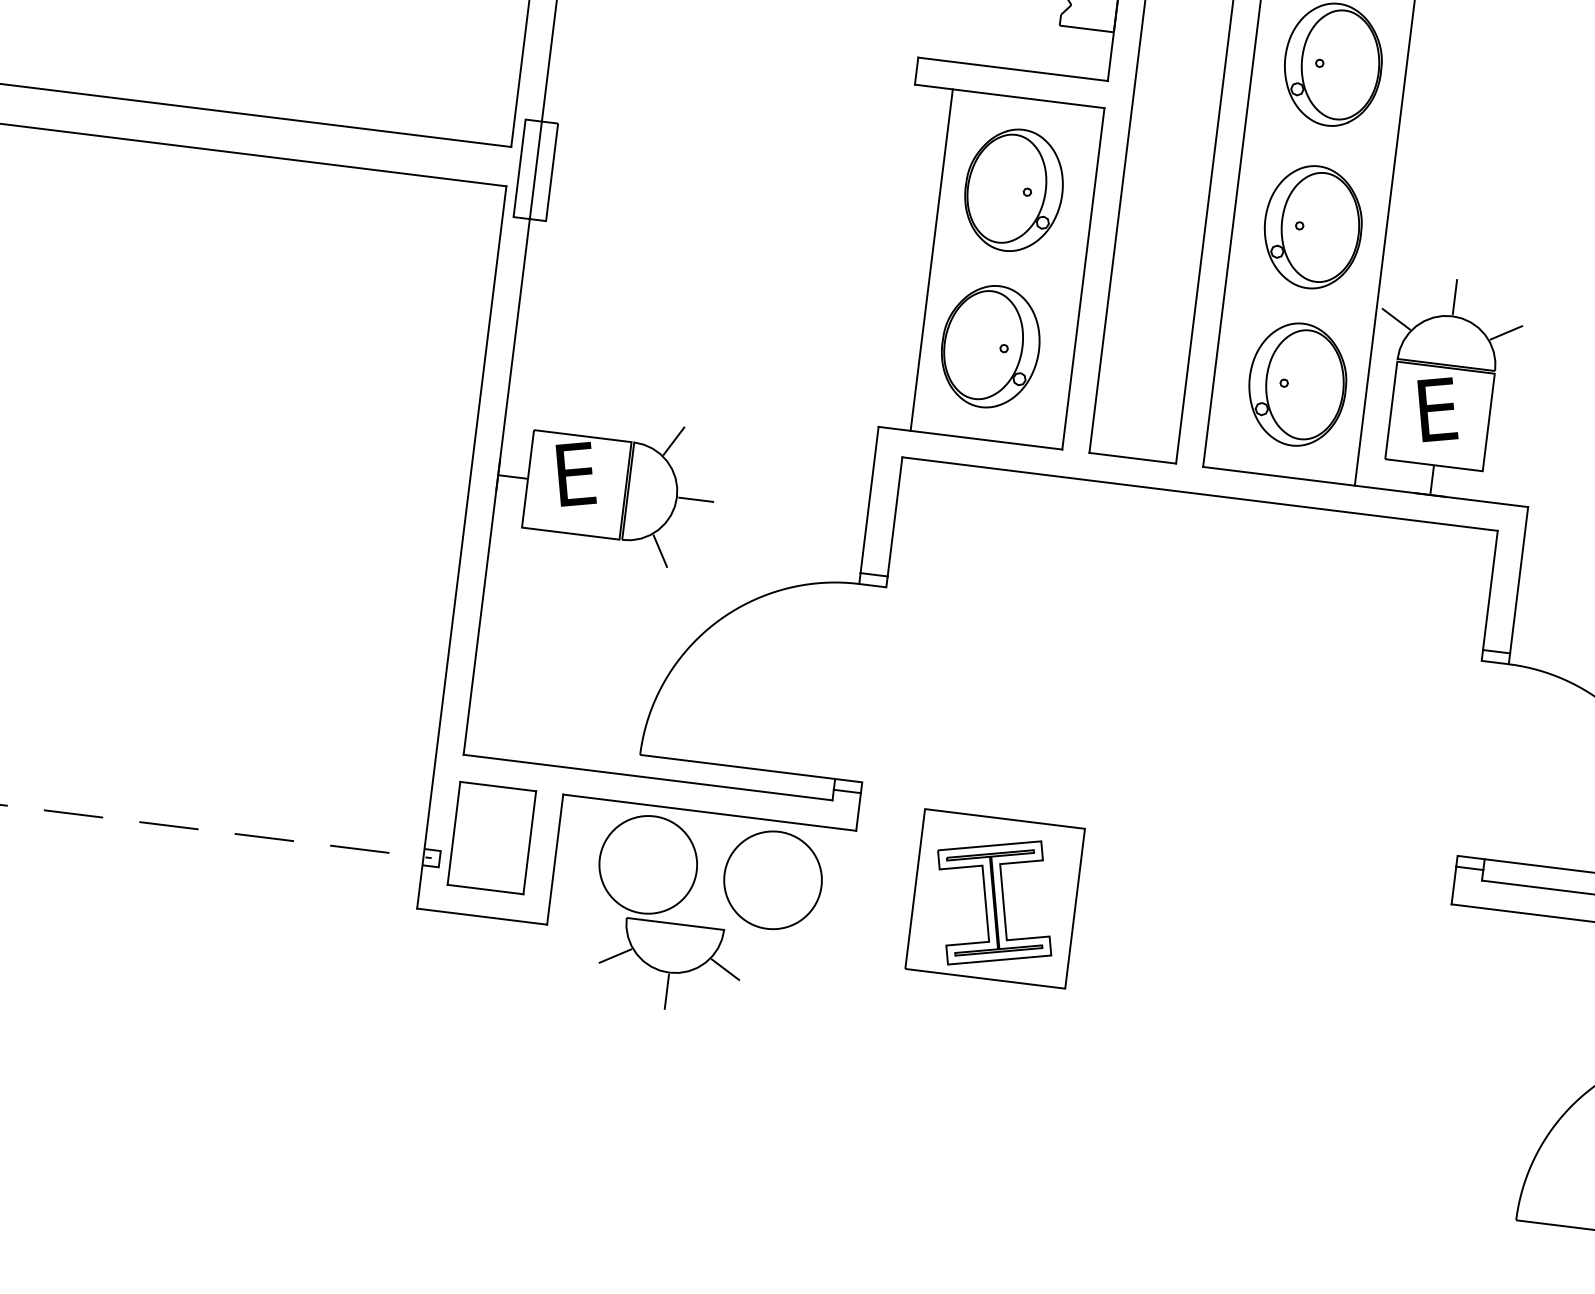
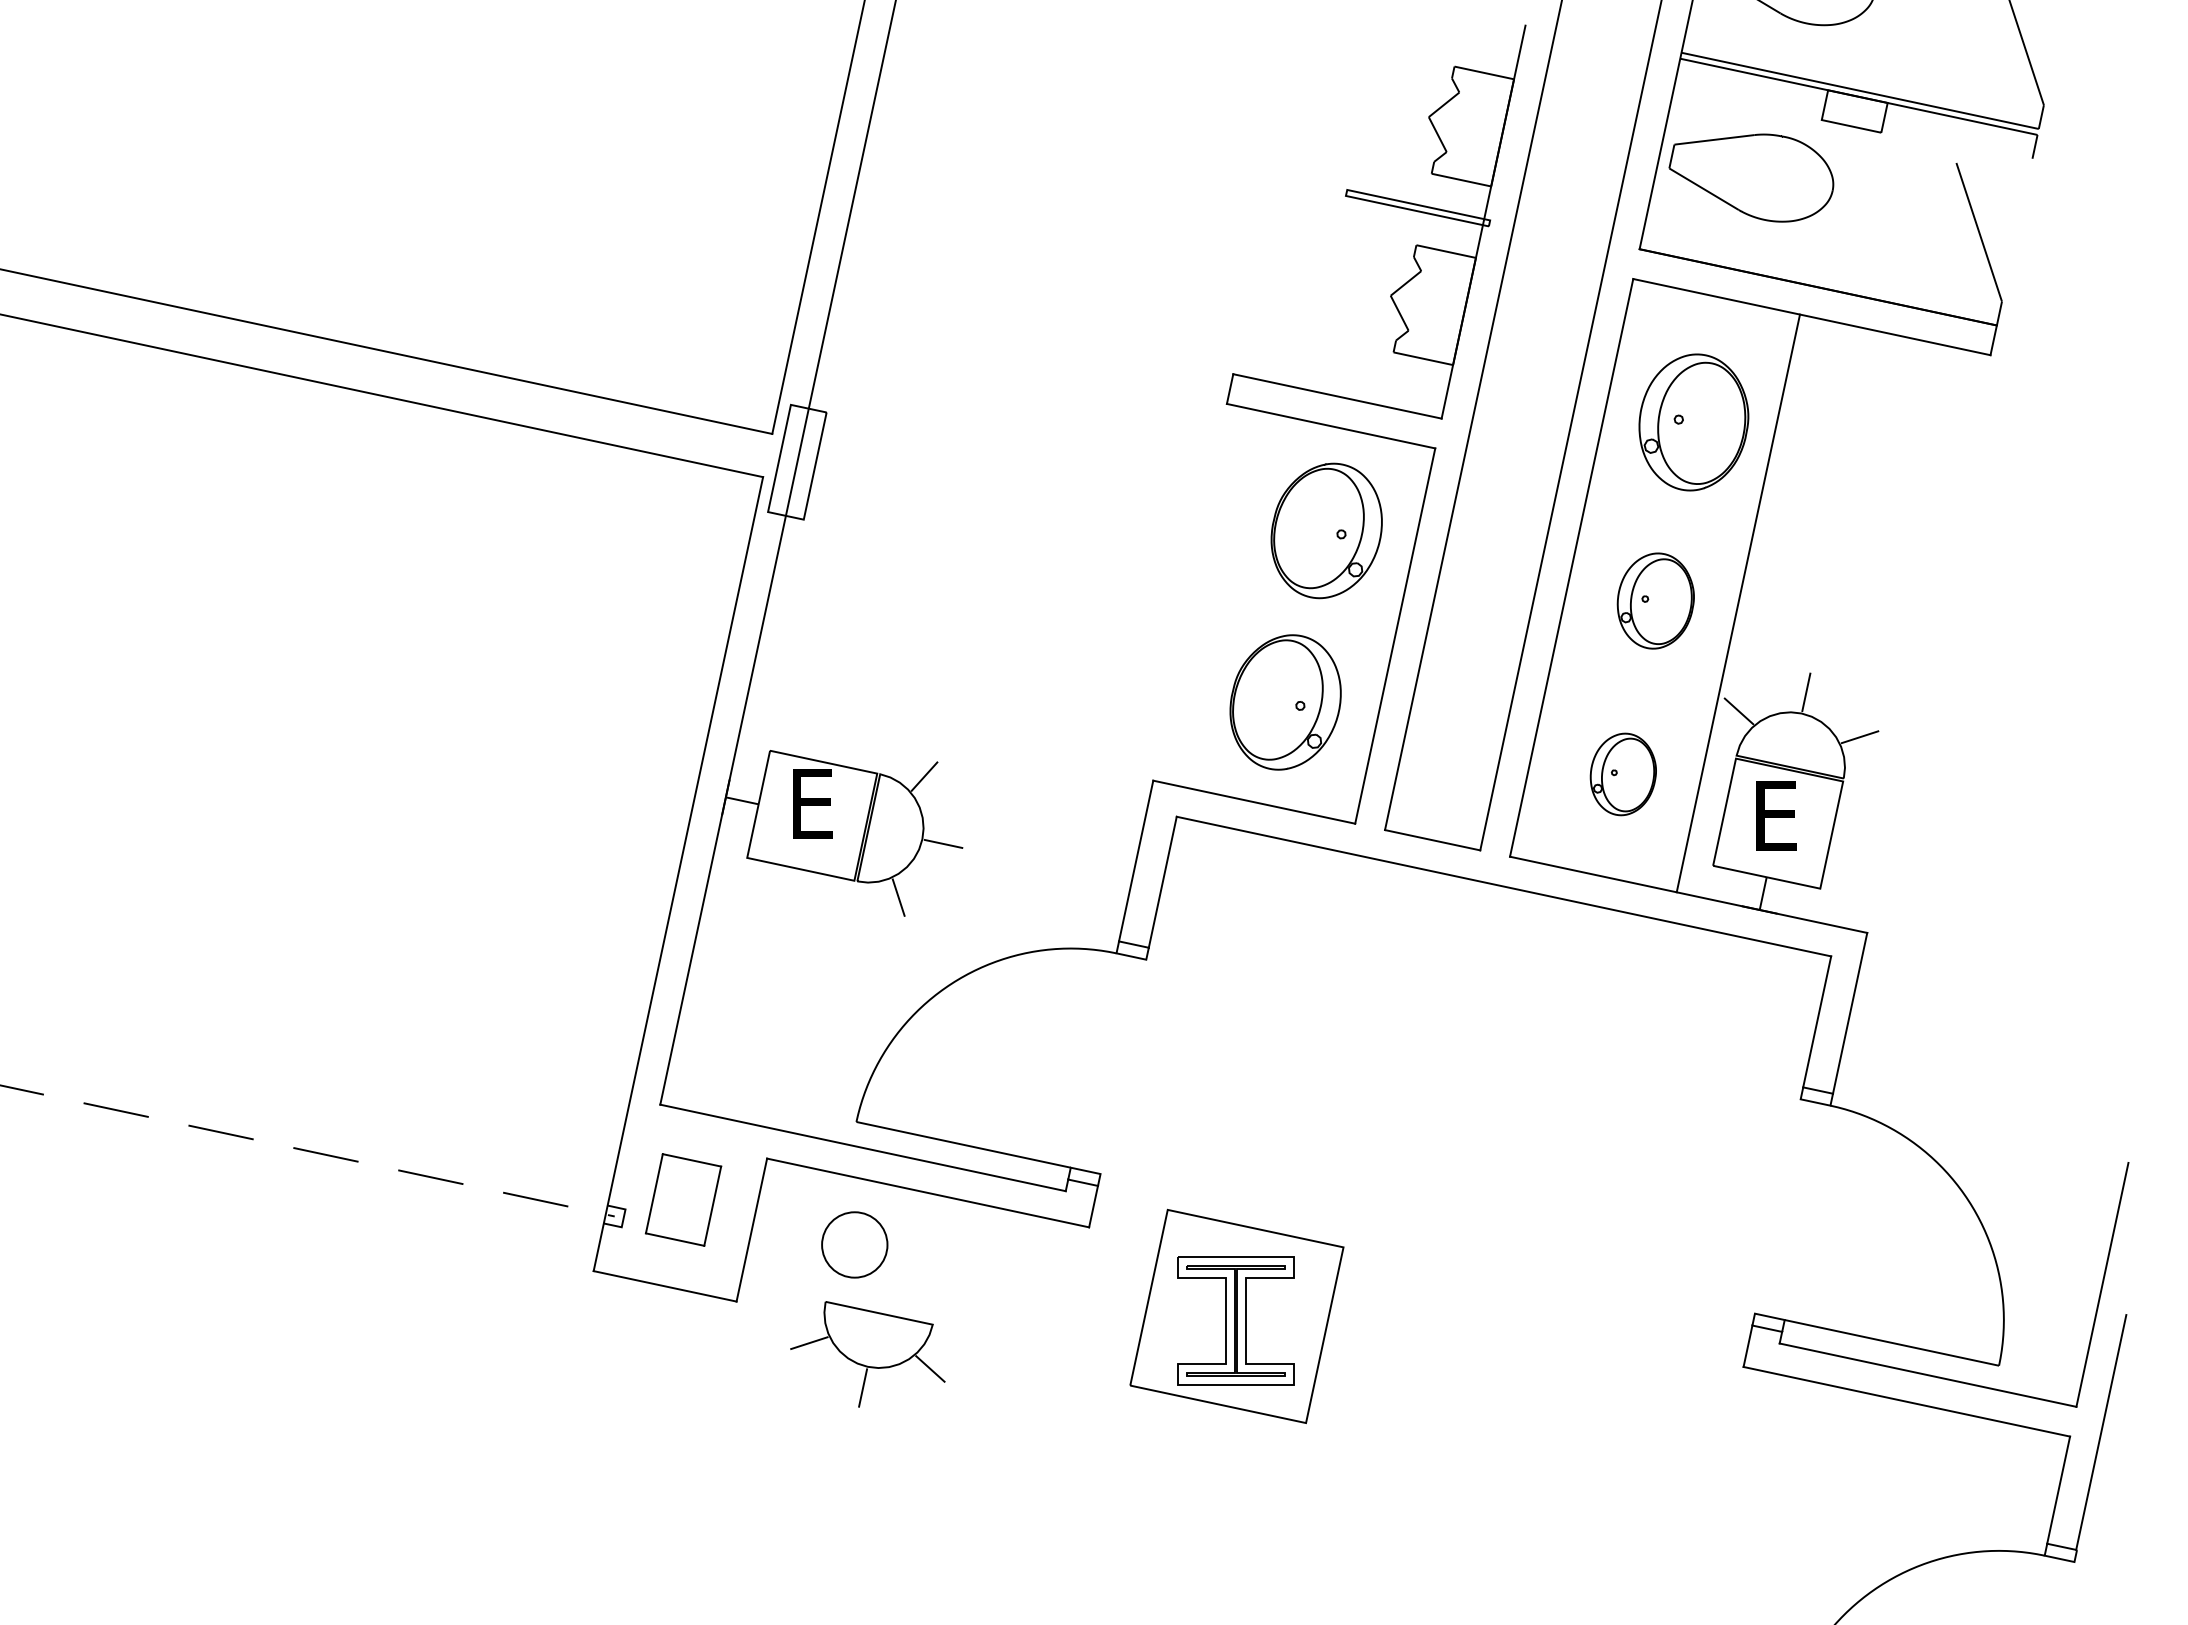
part: (1313, 226) -> (1655, 600), size x0.7
line: (931, 260) -> (1228, 600), removed
part: (1298, 384) -> (1623, 774), size x0.6
part: (491, 837) -> (683, 1199), size x0.7
circle: (648, 864) -> (854, 1244), size x0.6
circle: (772, 879) -> (991, 1273), removed

